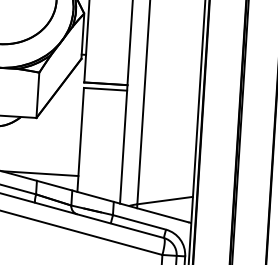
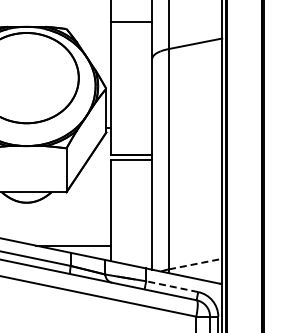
line: (166, 201) -> (196, 264), solid -> dashed
line: (139, 222) -> (172, 286), solid -> dashed

